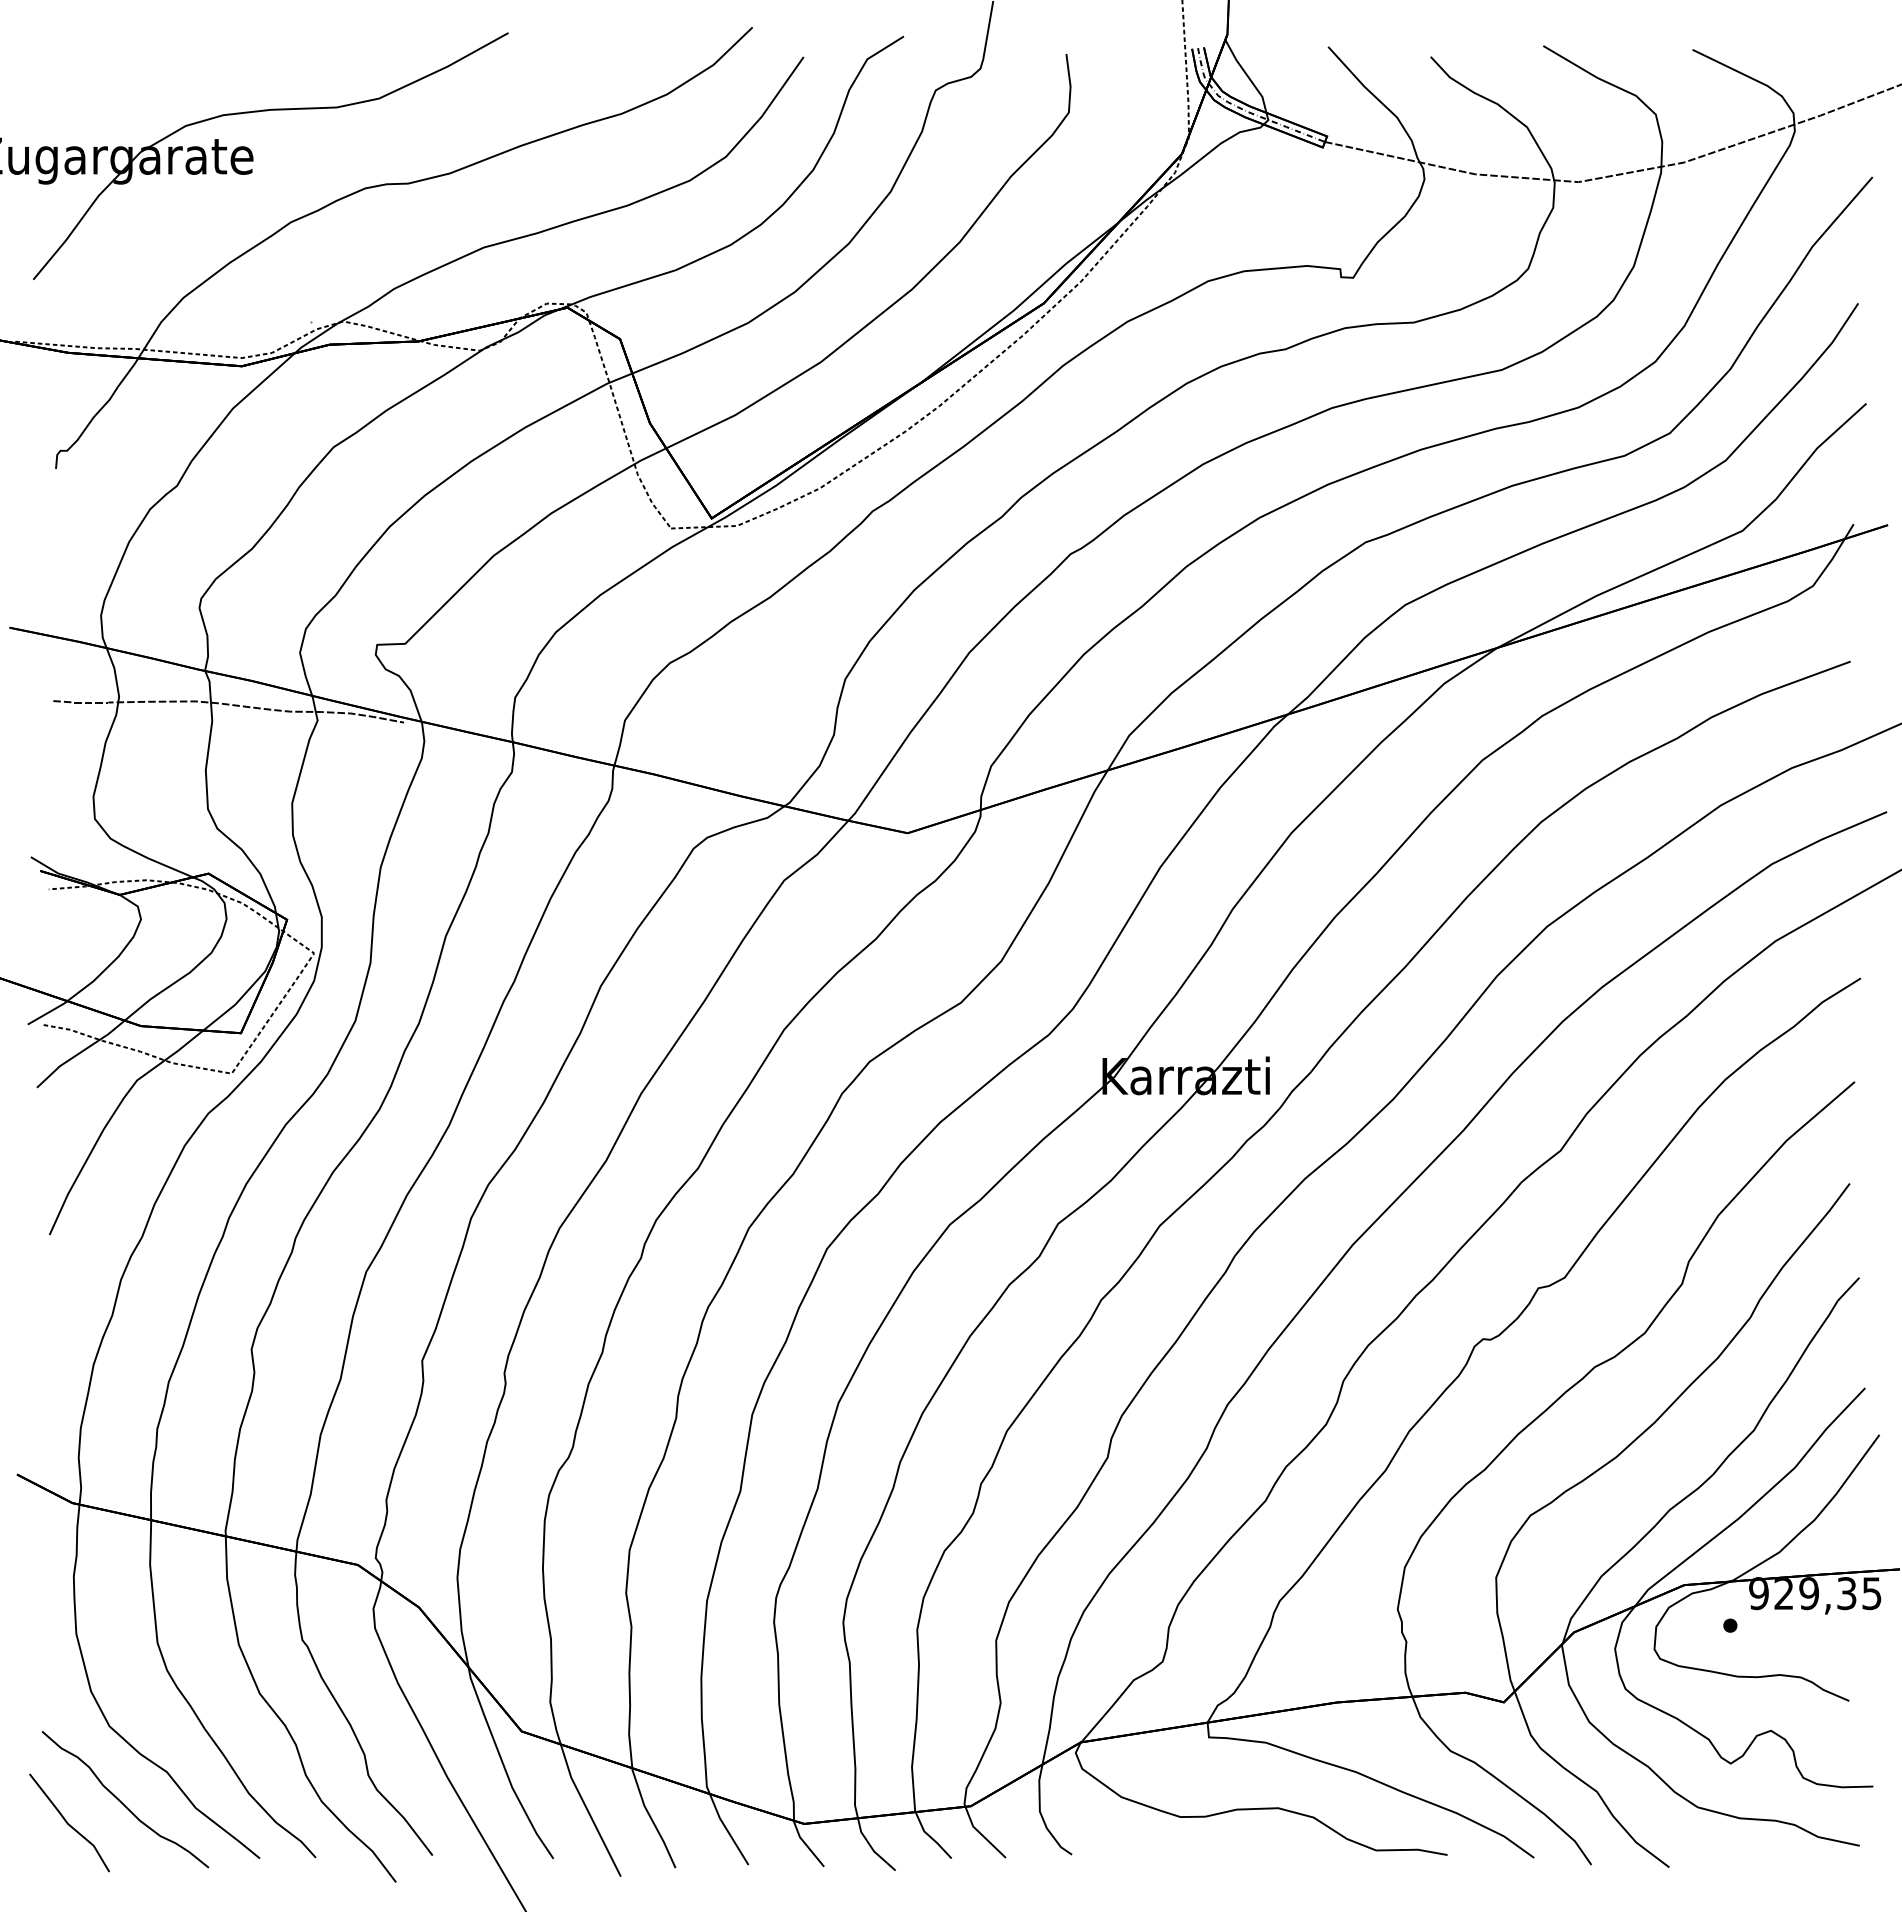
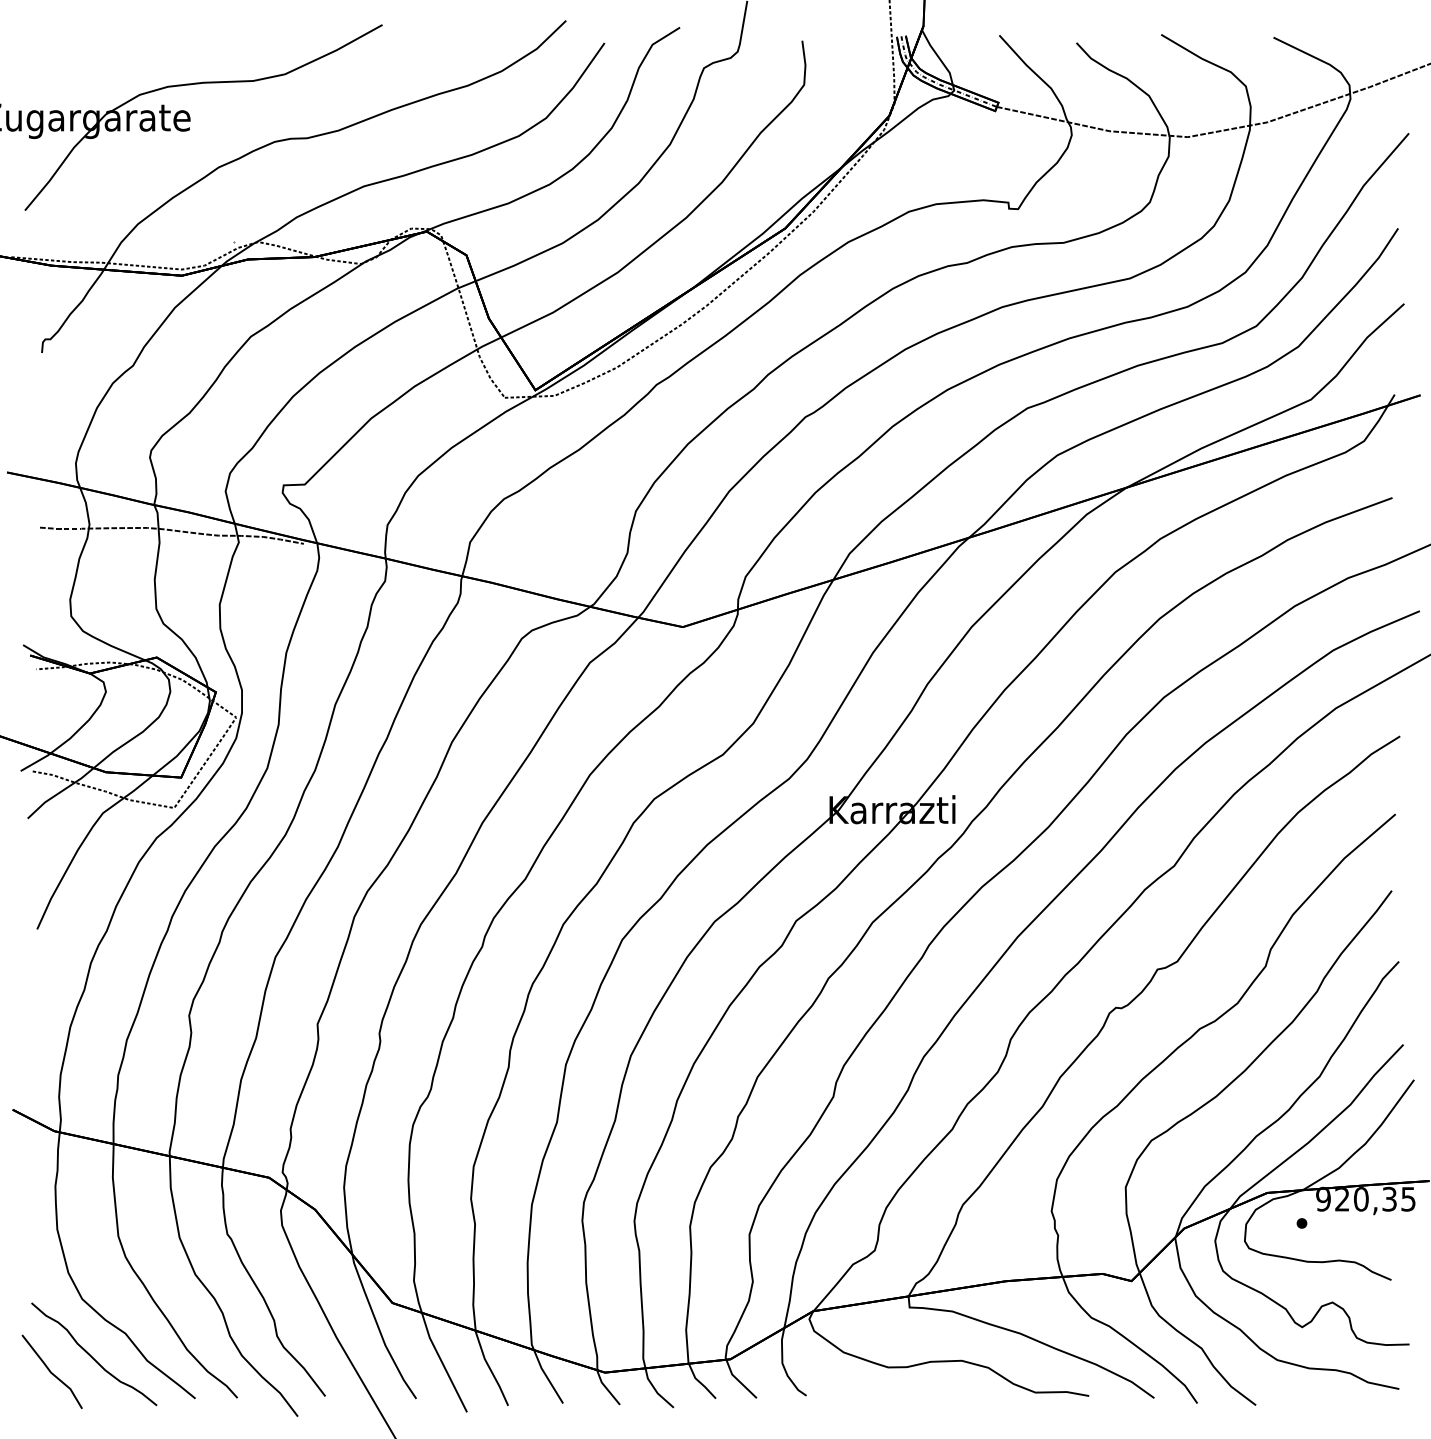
text: (1809, 1593) -> (1361, 1199), 929,35 -> 920,35

